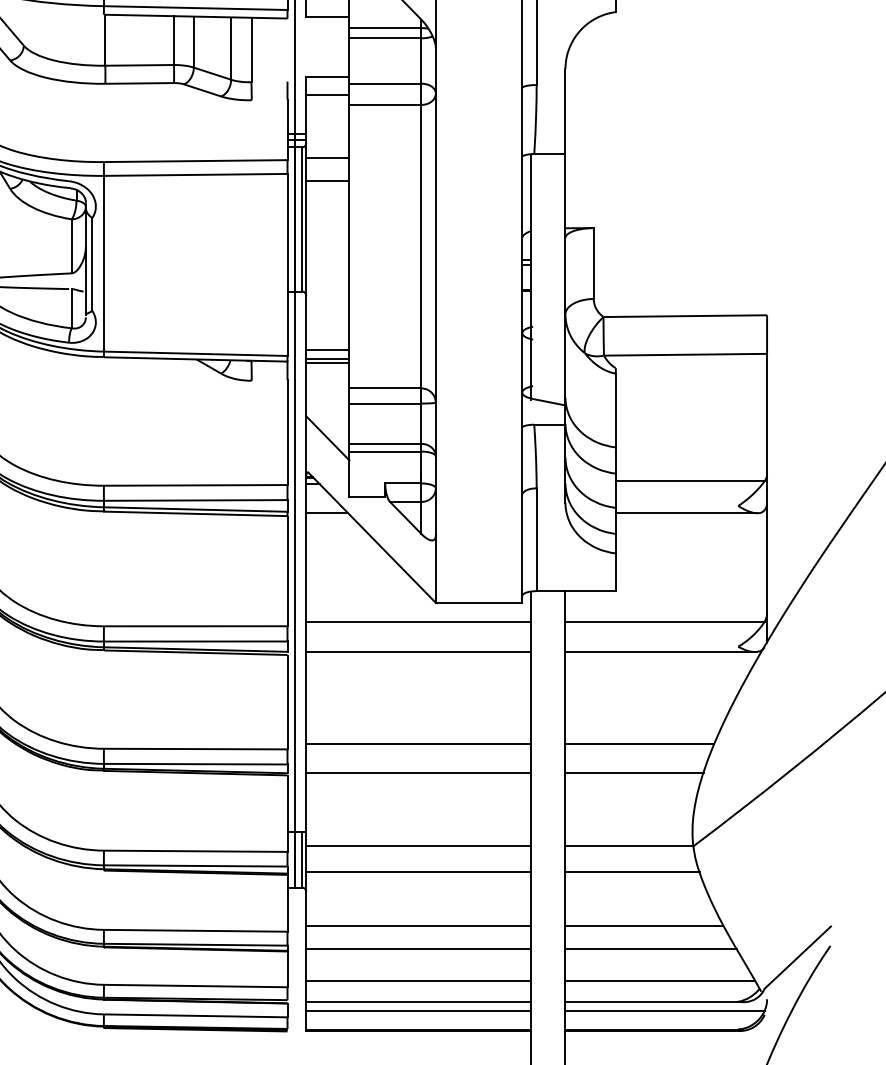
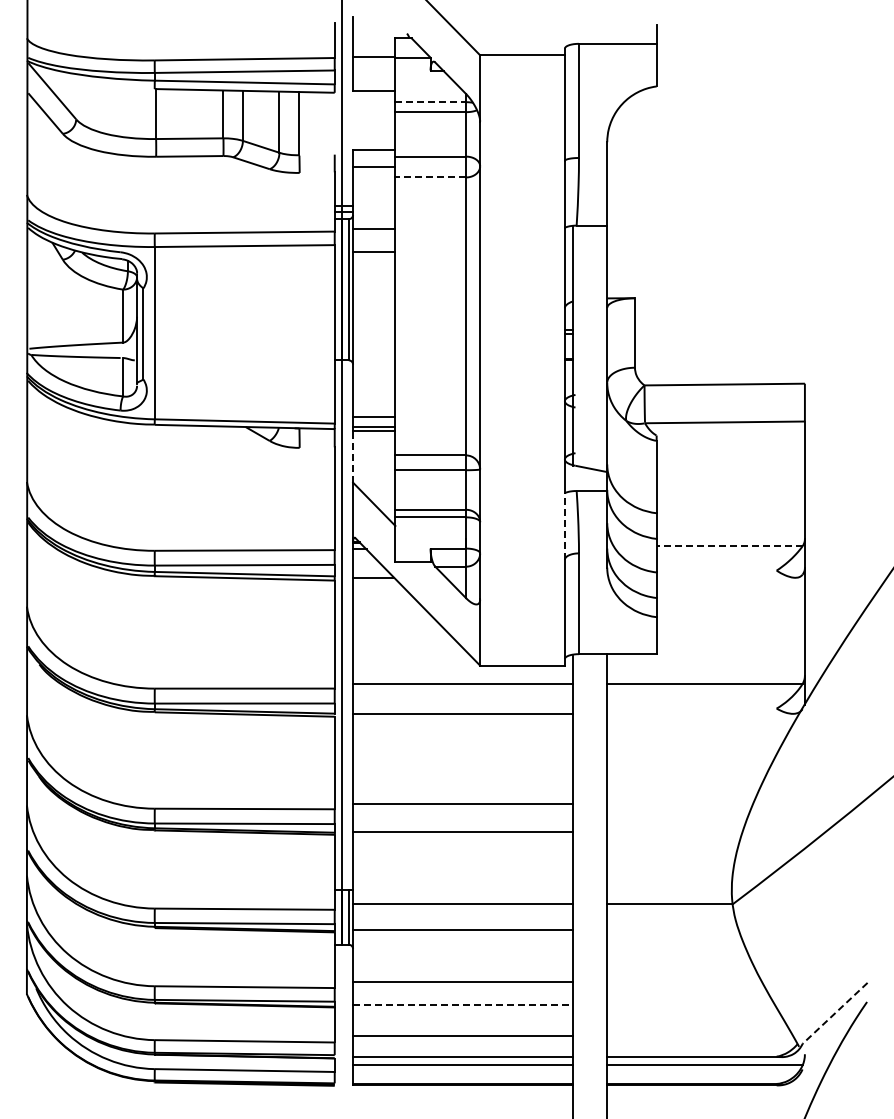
line: (386, 28) -> (431, 102), solid -> dashed
line: (385, 104) -> (430, 177), solid -> dashed
line: (306, 389) -> (353, 456), solid -> dashed
line: (521, 460) -> (564, 526), solid -> dashed
line: (690, 481) -> (729, 546), solid -> dashed
line: (686, 512) -> (725, 577), removed
line: (659, 651) -> (699, 713), removed
line: (640, 744) -> (680, 804), removed
line: (634, 773) -> (674, 832), removed
line: (632, 871) -> (672, 929), removed
line: (644, 925) -> (684, 981), removed
line: (418, 949) -> (463, 1005), solid -> dashed
line: (651, 949) -> (691, 1005), removed
line: (798, 957) -> (835, 1013), solid -> dashed
line: (660, 981) -> (700, 1036), removed

